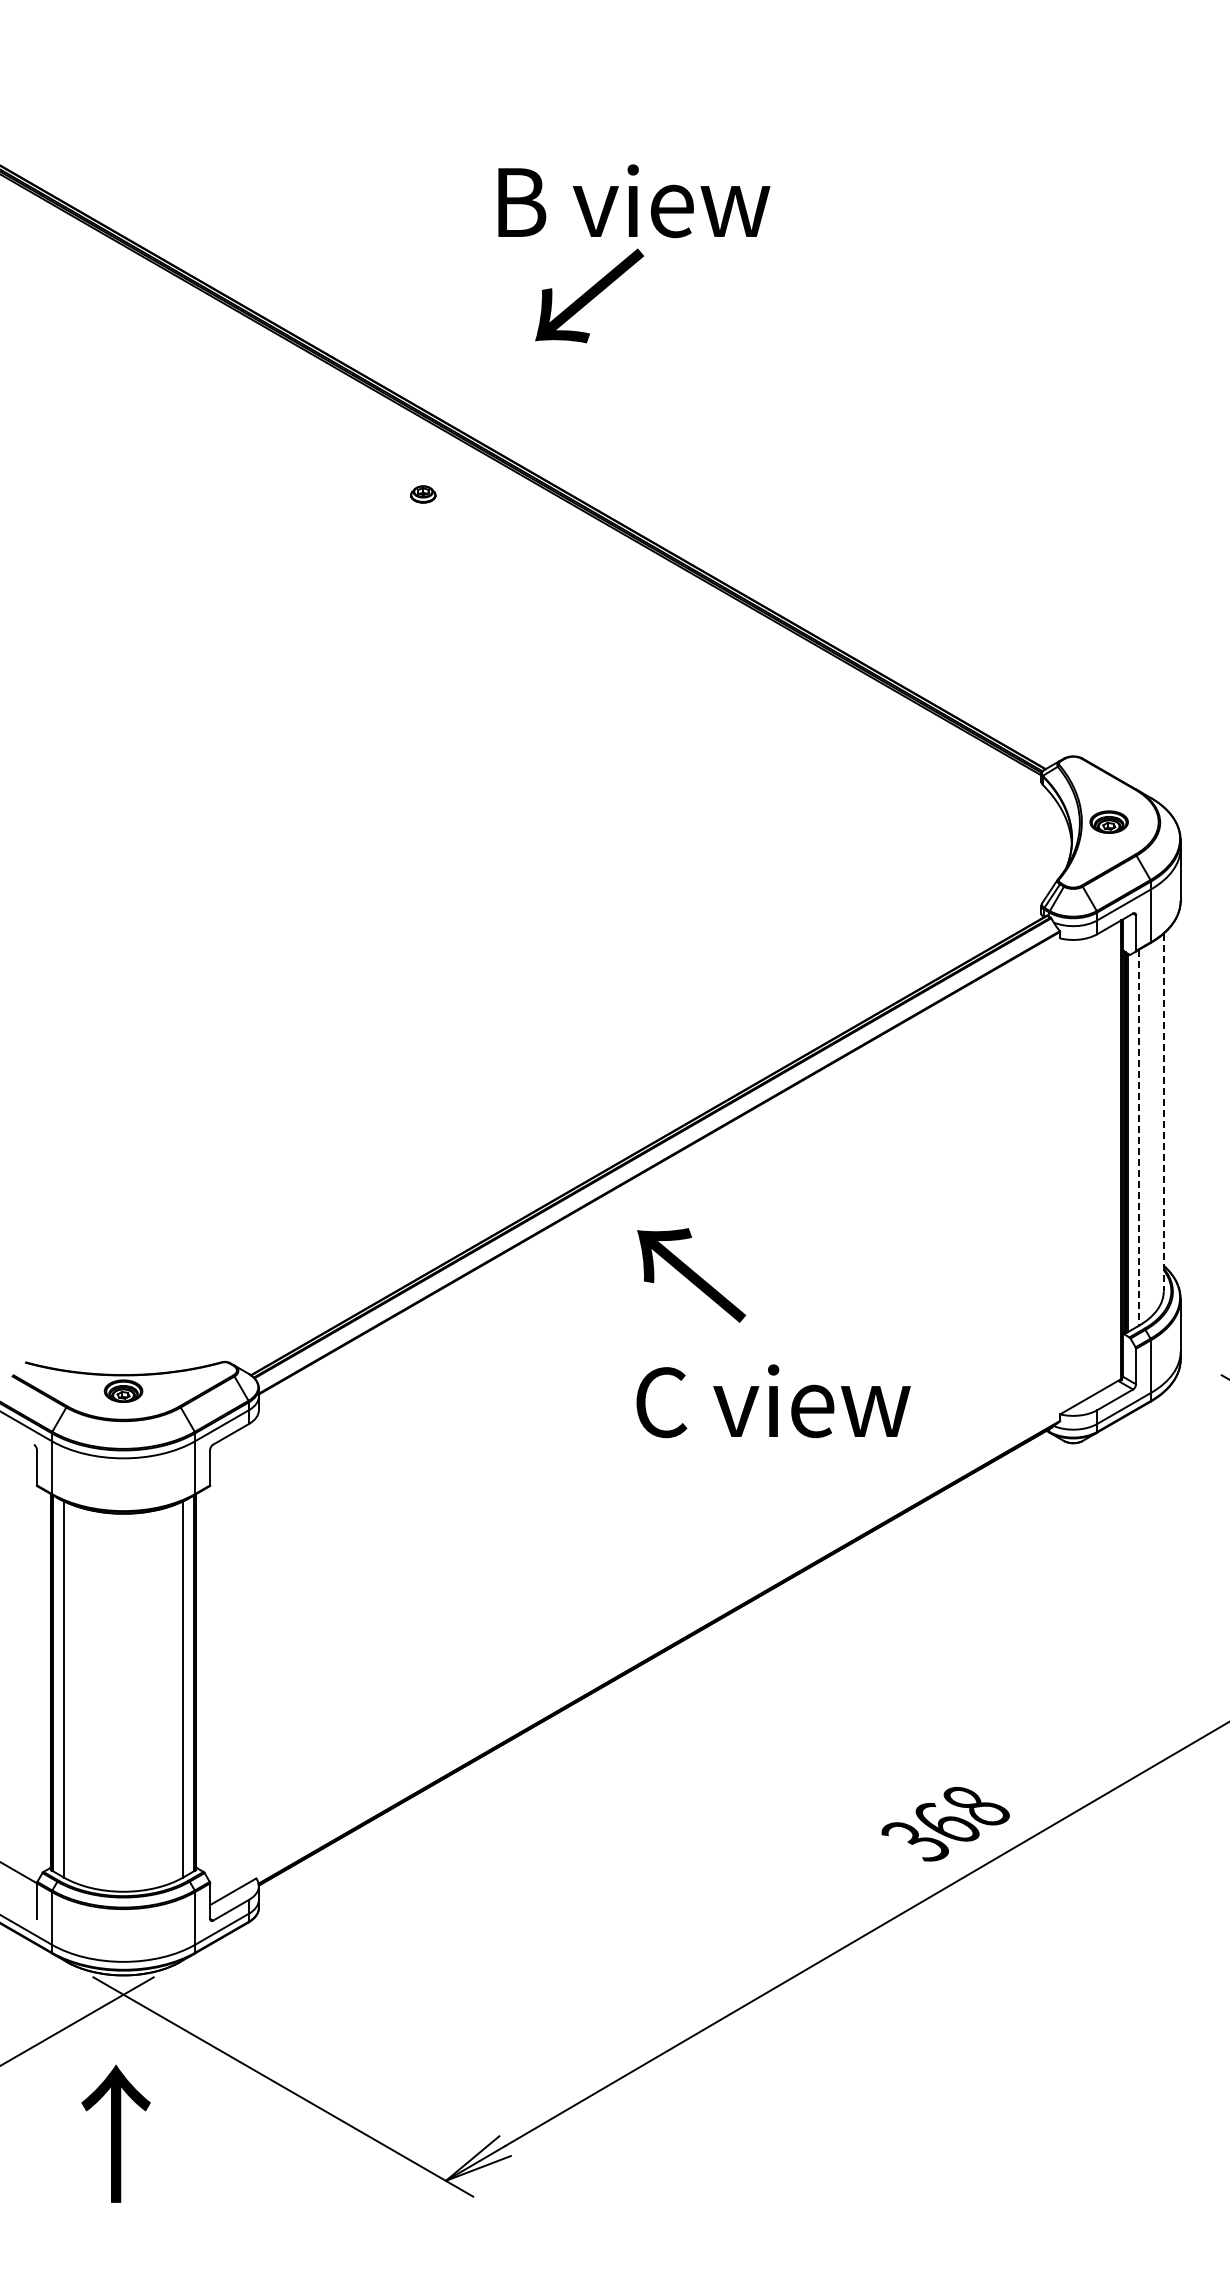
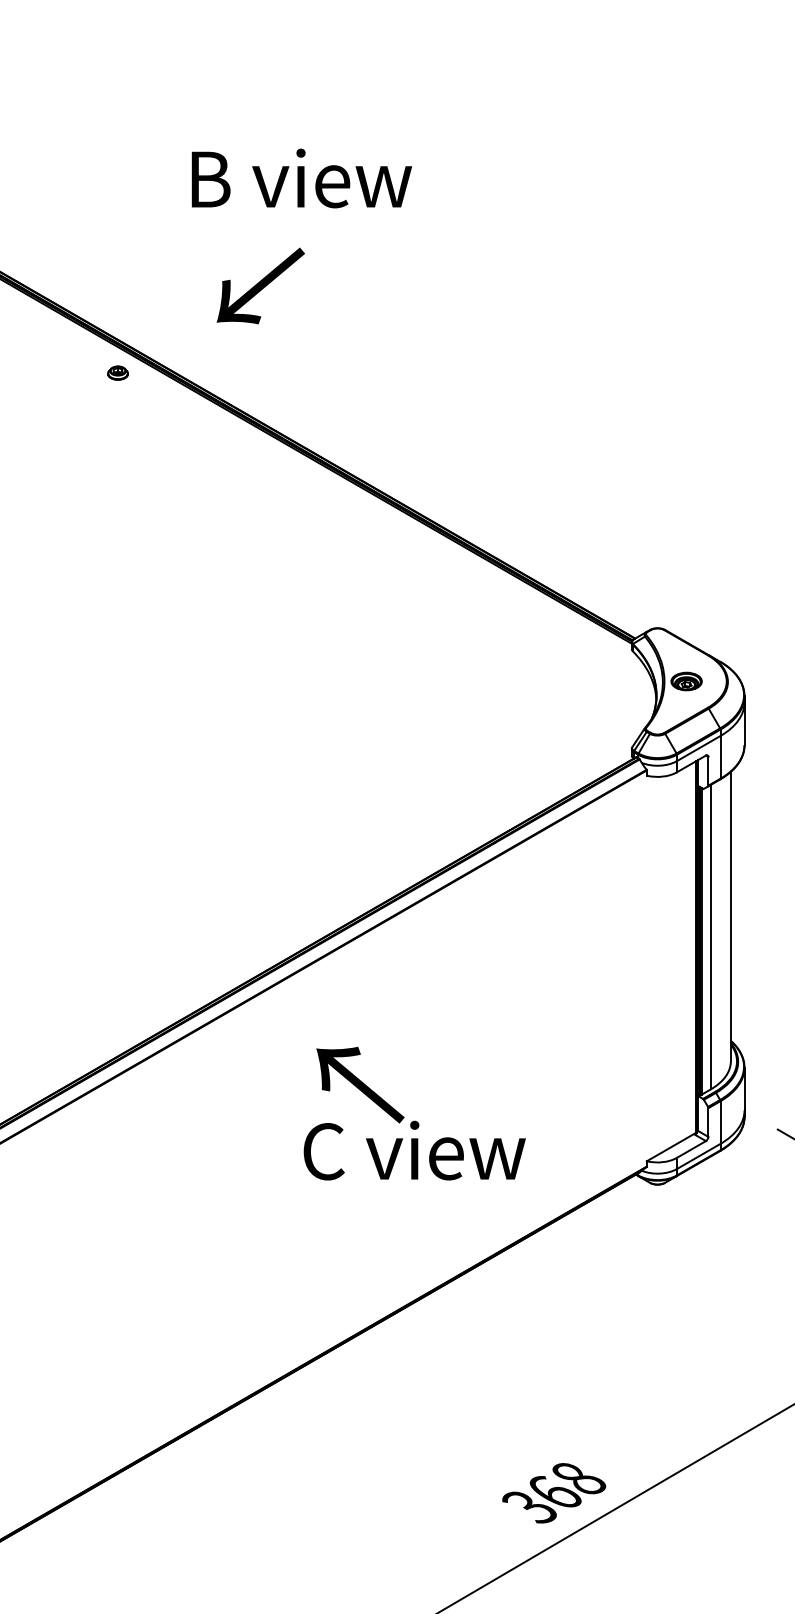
text: (589, 295) -> (260, 285), moved
part: (423, 494) -> (118, 373), moved
line: (1163, 1112) -> (730, 916), dashed -> solid
line: (1139, 1137) -> (711, 936), dashed -> solid
text: (691, 1275) -> (360, 1085), moved

